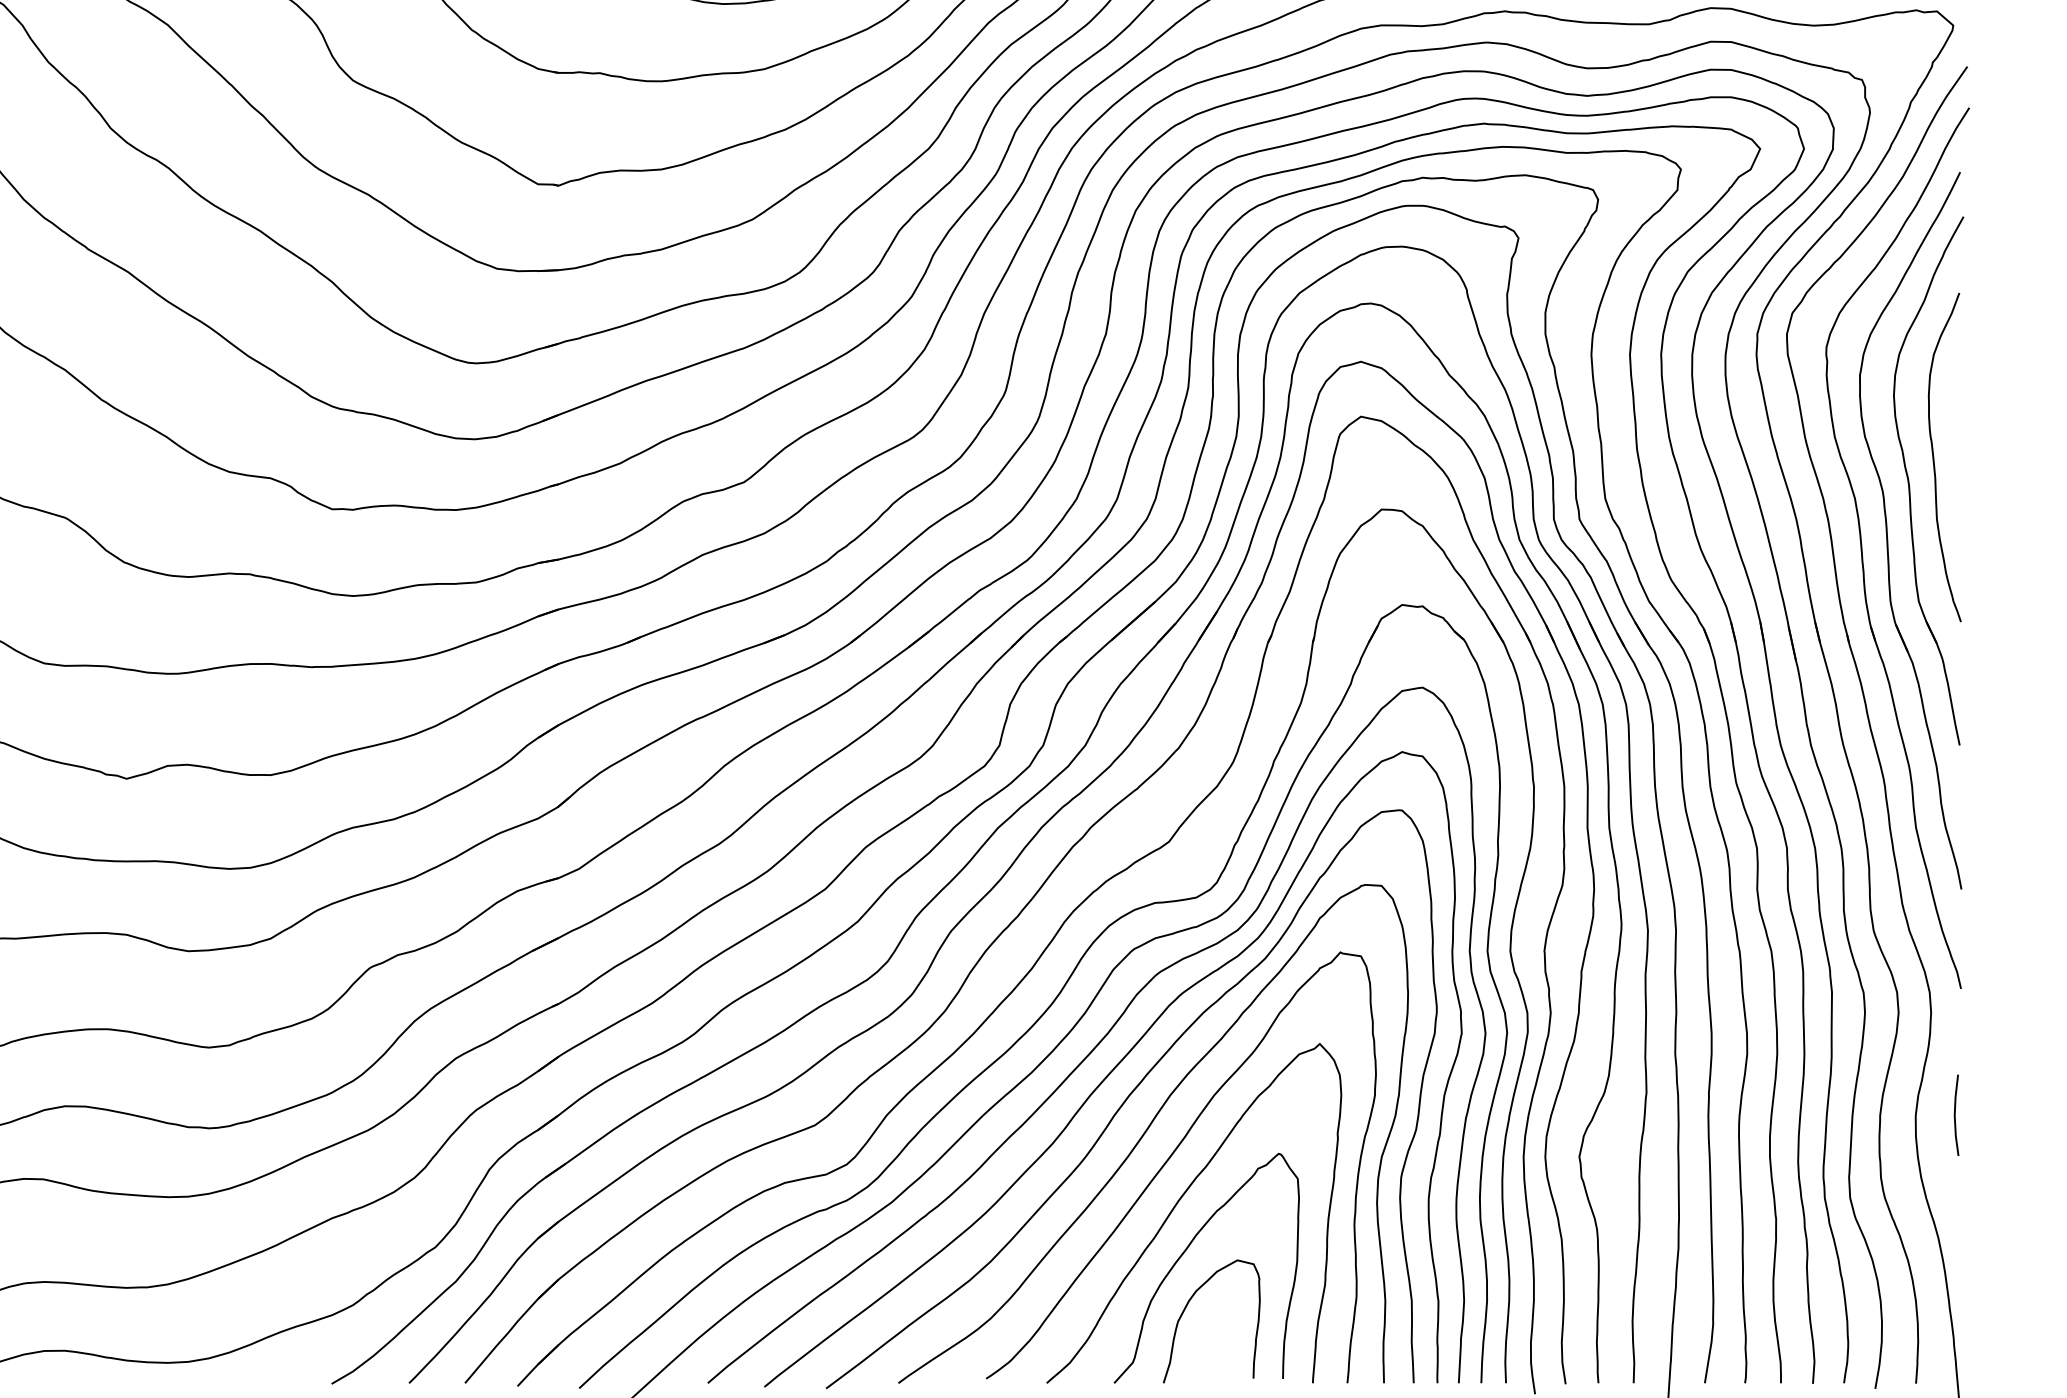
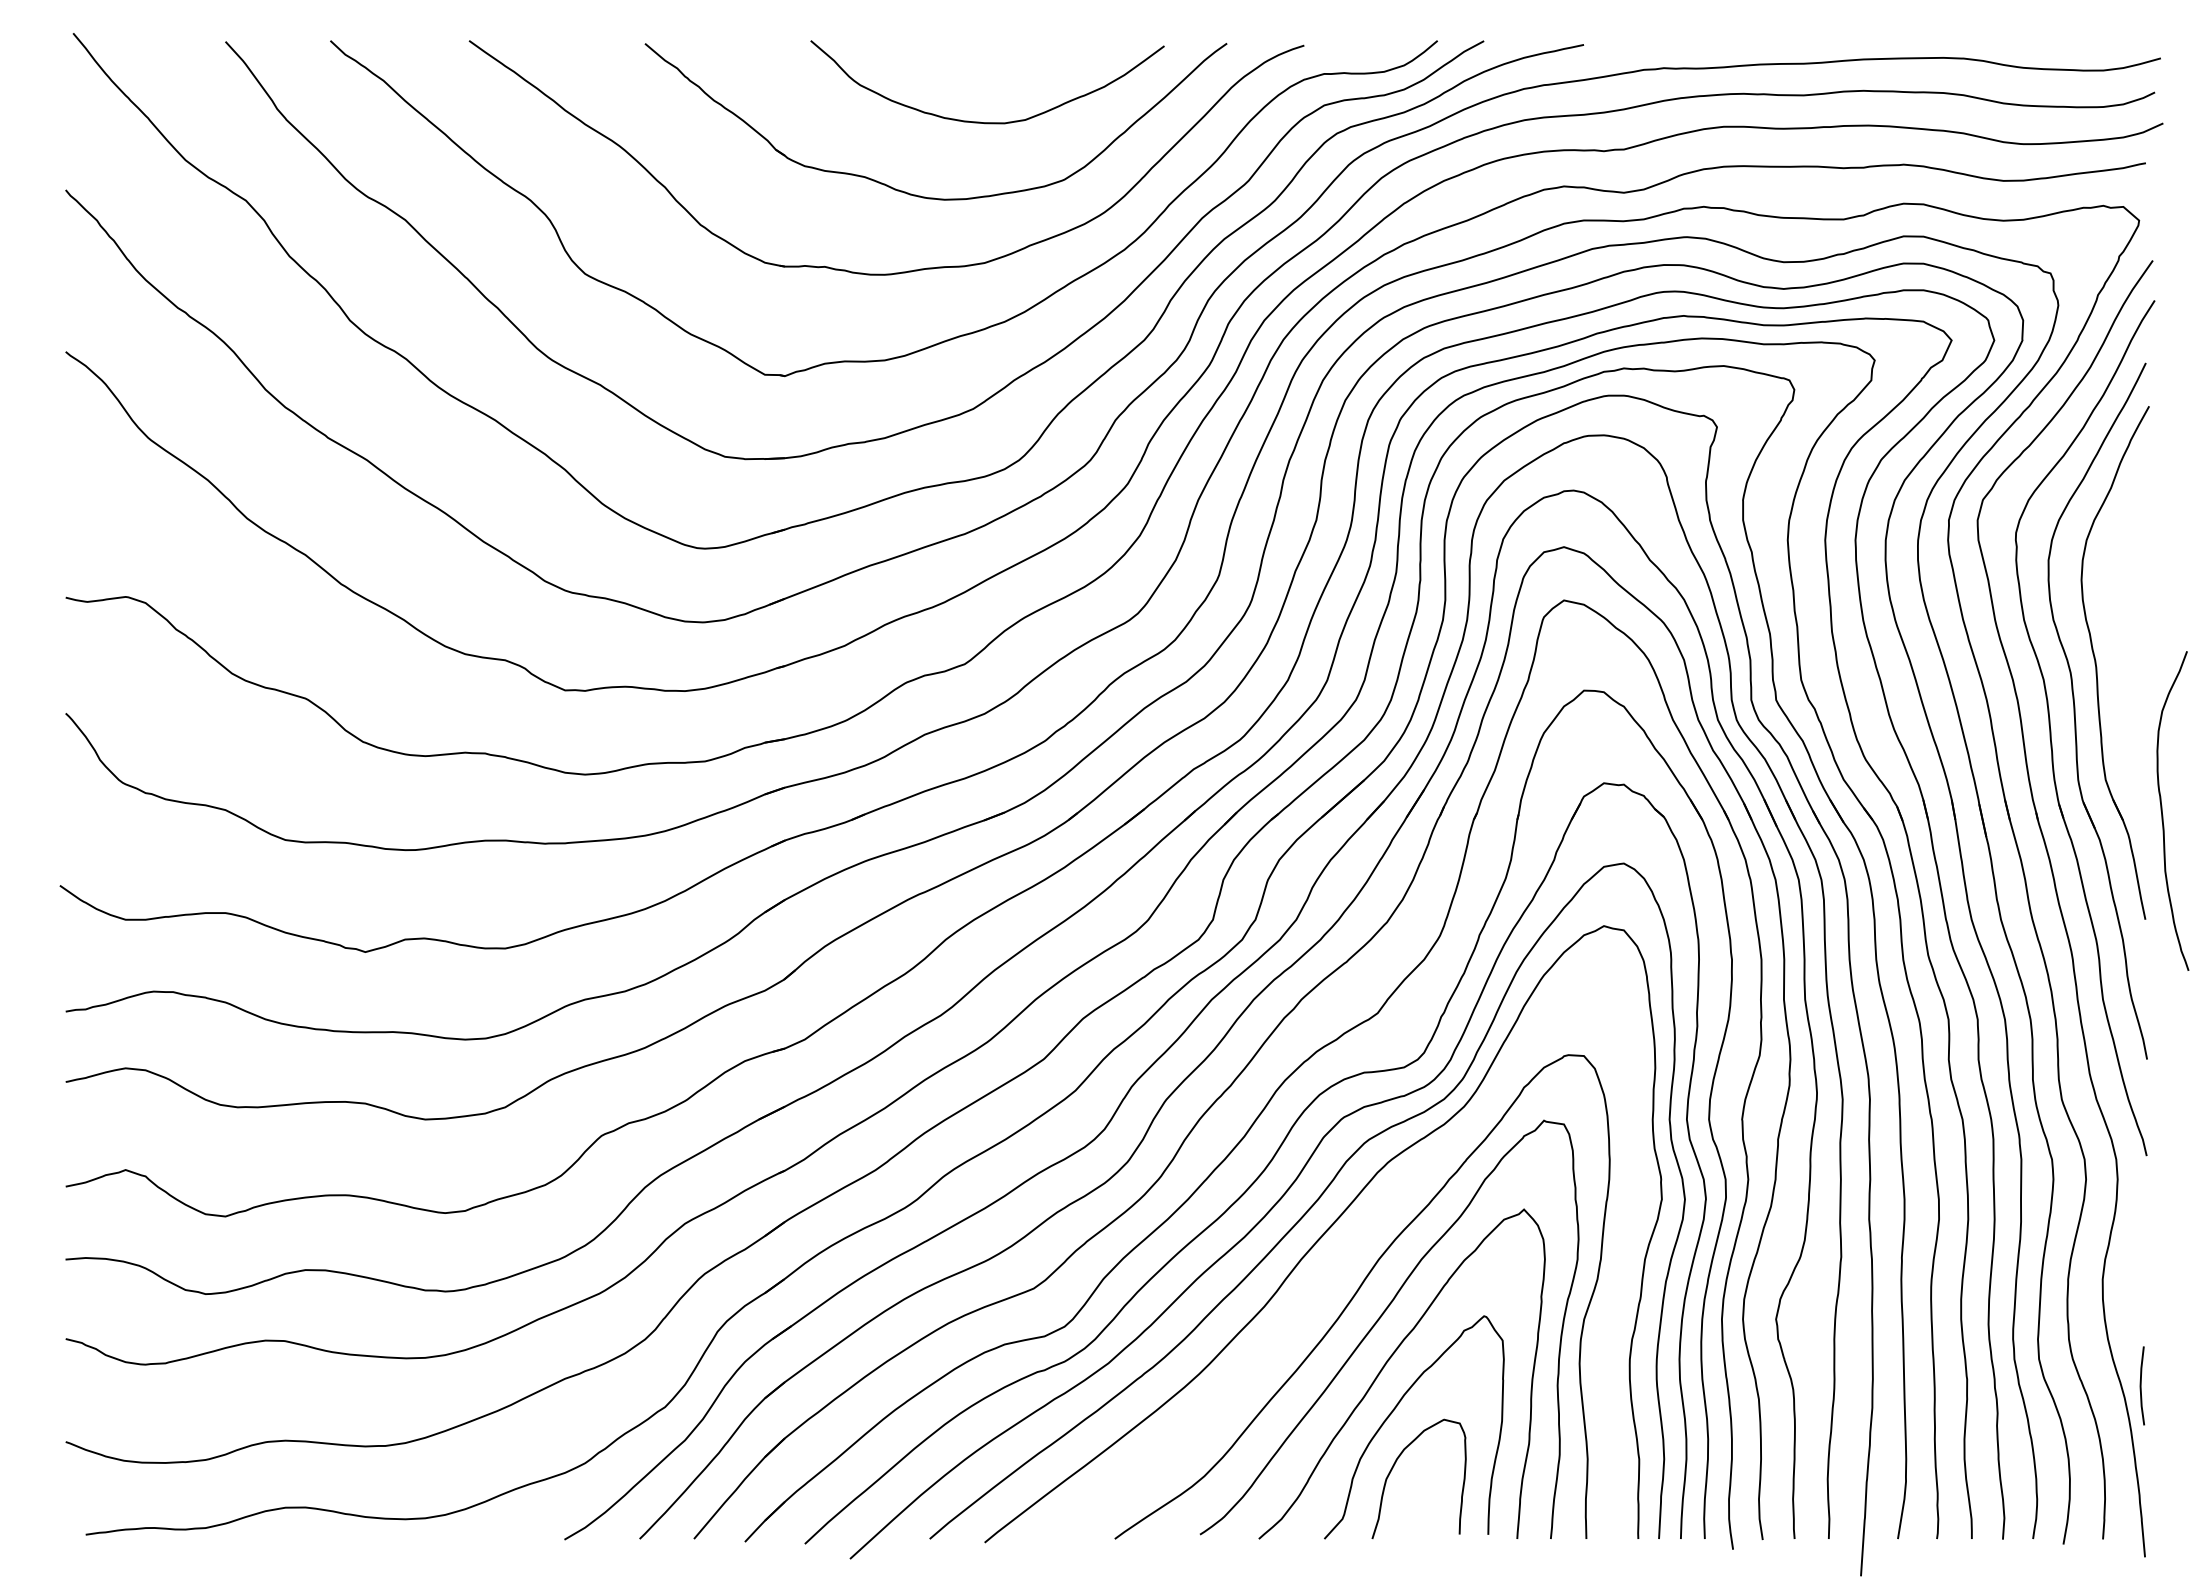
curve: (1934, 456) -> (2162, 810), moved
curve: (1129, 1096) -> (1339, 1260), removed
line: (1955, 1114) -> (2141, 1385), moved

